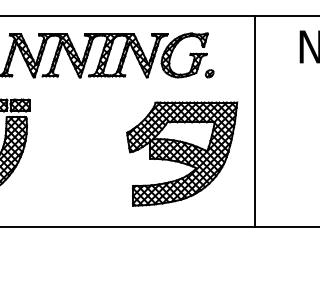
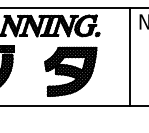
line: (254, 121) -> (129, 56), moved
part: (181, 153) -> (70, 71), moved

